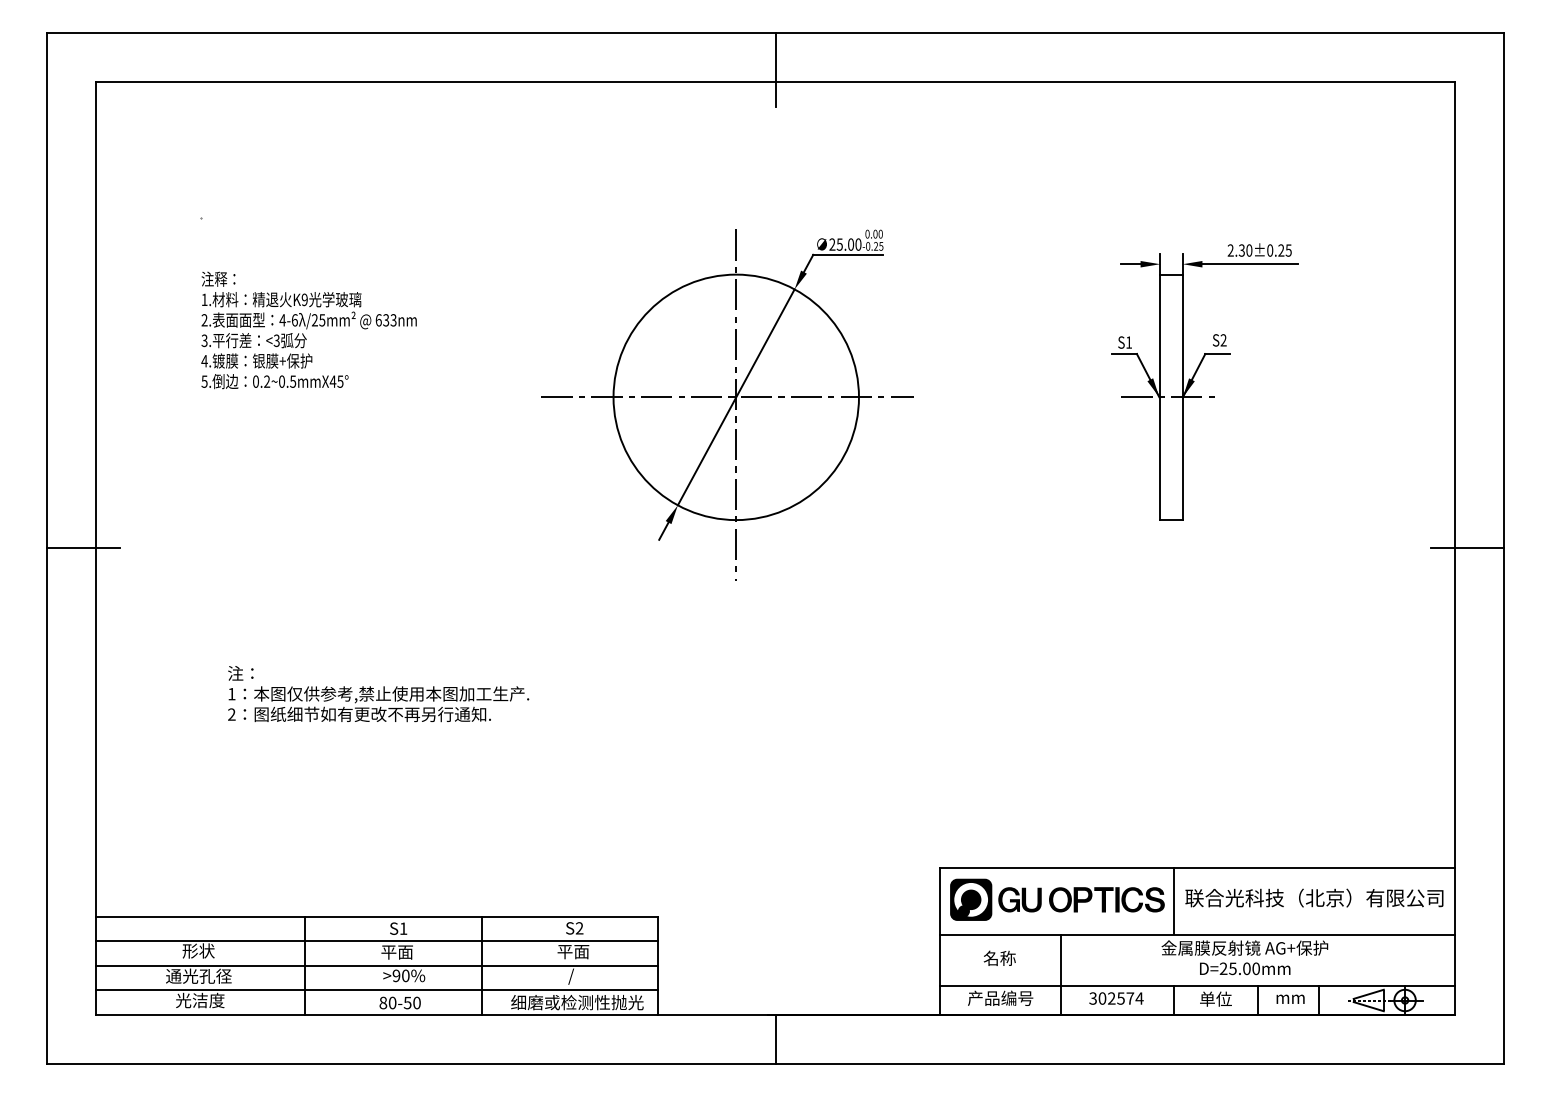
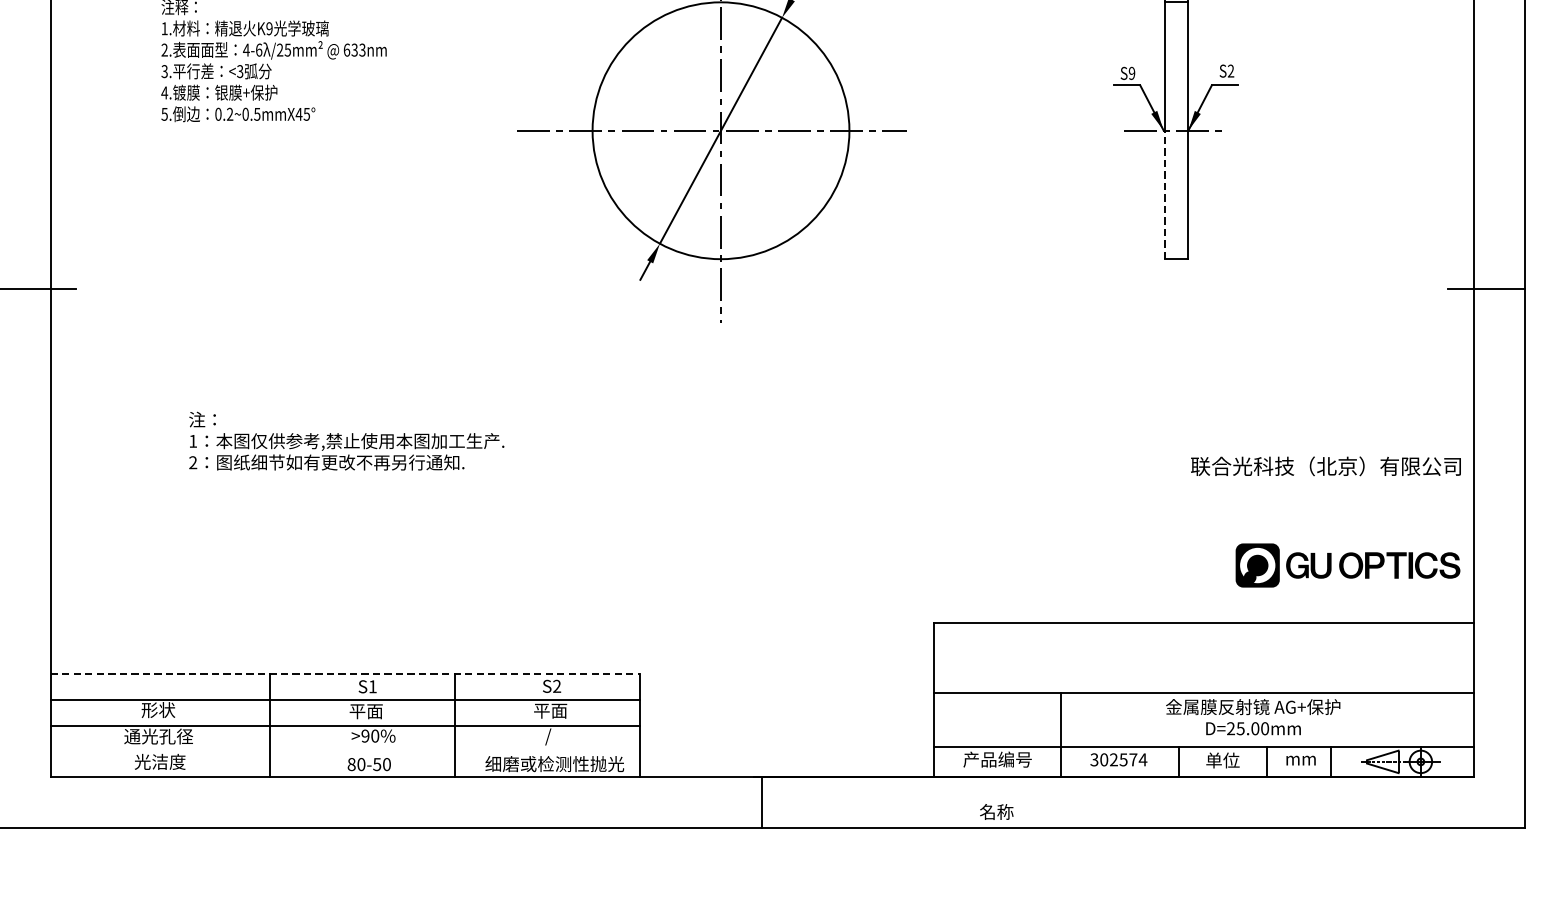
text: (1129, 342) -> (1132, 73), S1 -> S9
line: (1160, 458) -> (1164, 194), solid -> dashed
text: (1314, 897) -> (1326, 465), moved
part: (1057, 899) -> (1348, 565), moved
line: (1173, 900) -> (1178, 657), removed
line: (377, 916) -> (345, 673), solid -> dashed
text: (999, 957) -> (996, 811), moved
line: (376, 990) -> (344, 751), removed

